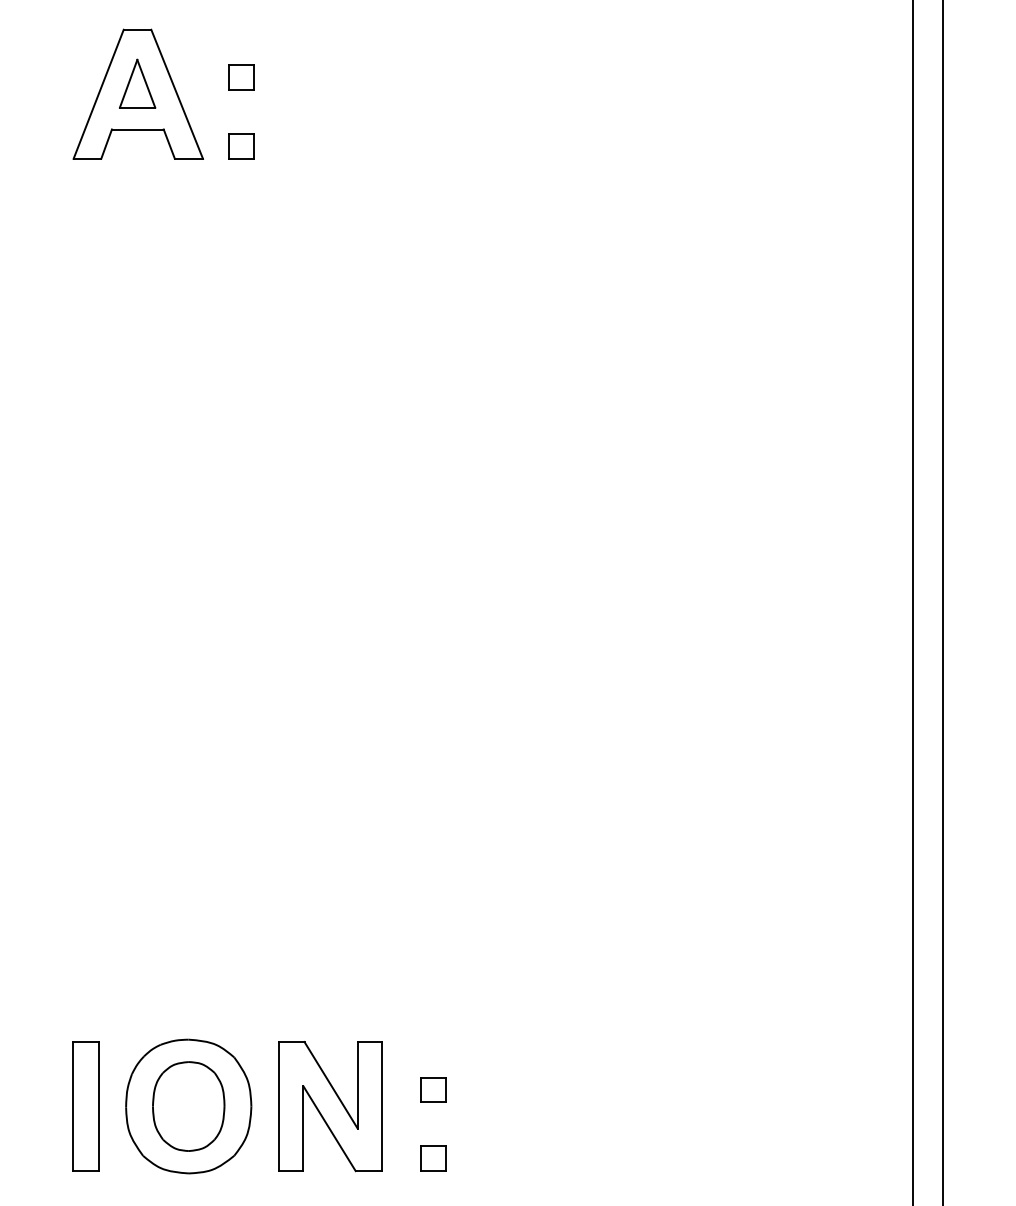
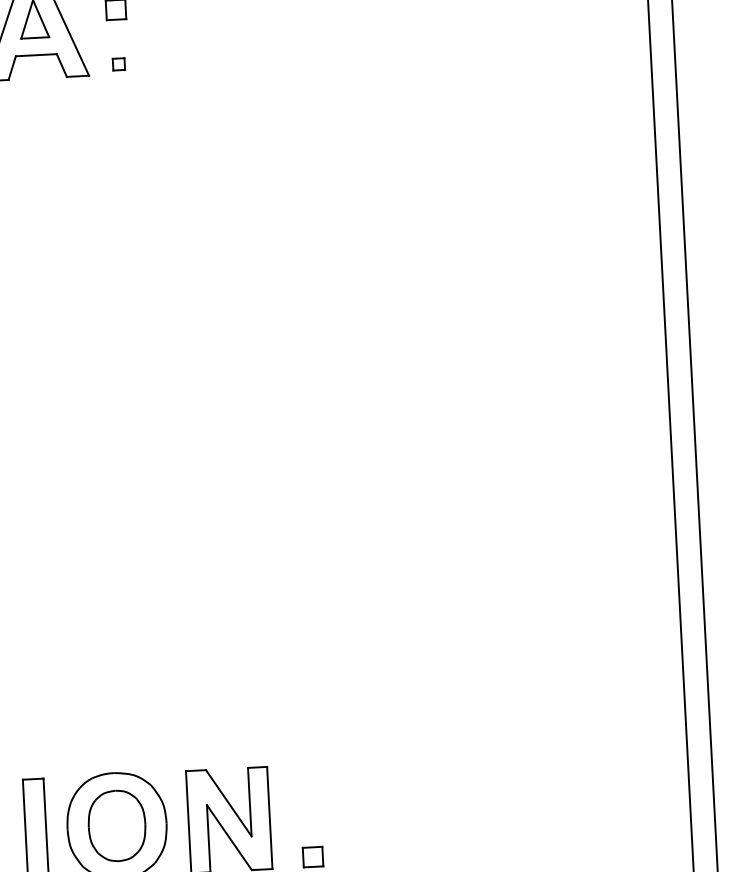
part: (241, 146) -> (119, 64), size x0.6
part: (433, 1089) -> (309, 802), removed

